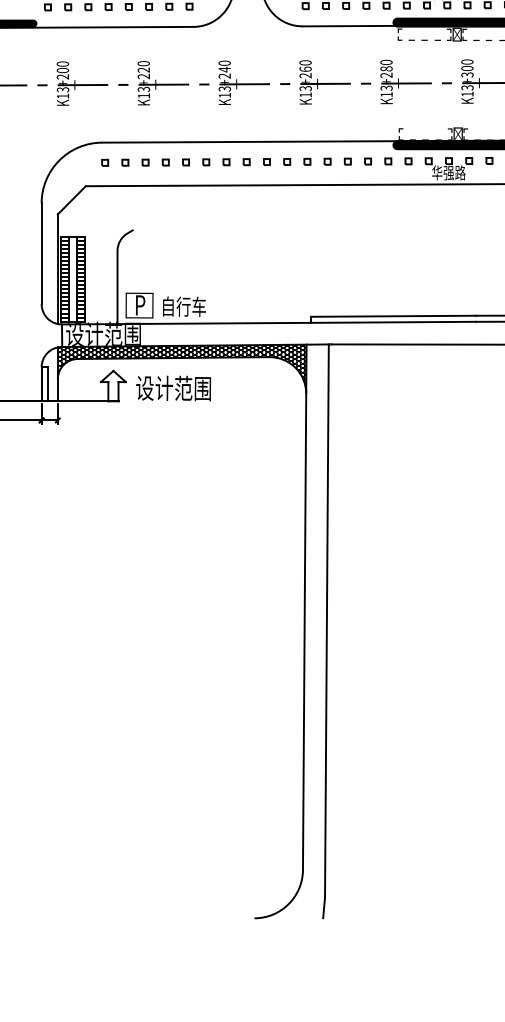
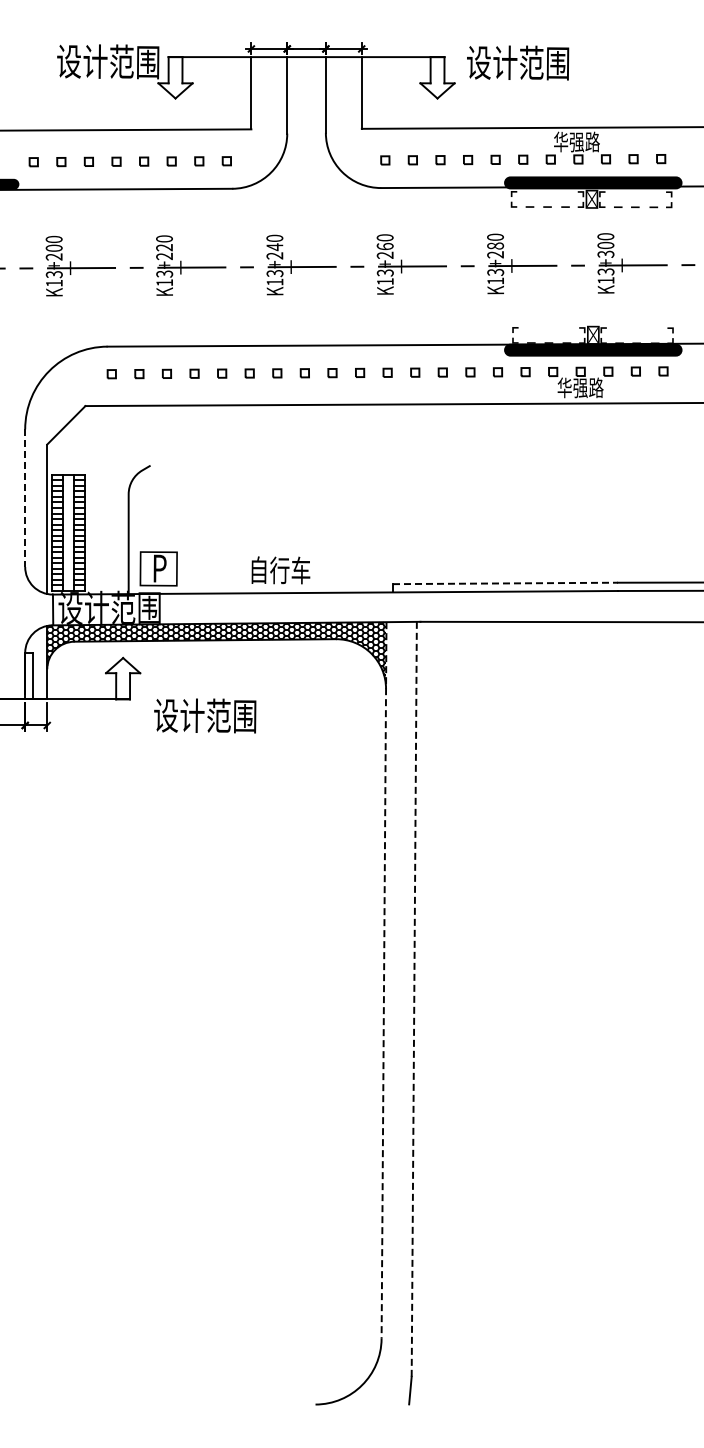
line: (41, 253) -> (25, 498), solid -> dashed
text: (184, 306) -> (280, 570), moved
line: (393, 316) -> (505, 583), solid -> dashed
text: (173, 388) -> (205, 715), moved
line: (305, 607) -> (384, 980), solid -> dashed
line: (327, 621) -> (414, 999), solid -> dashed

